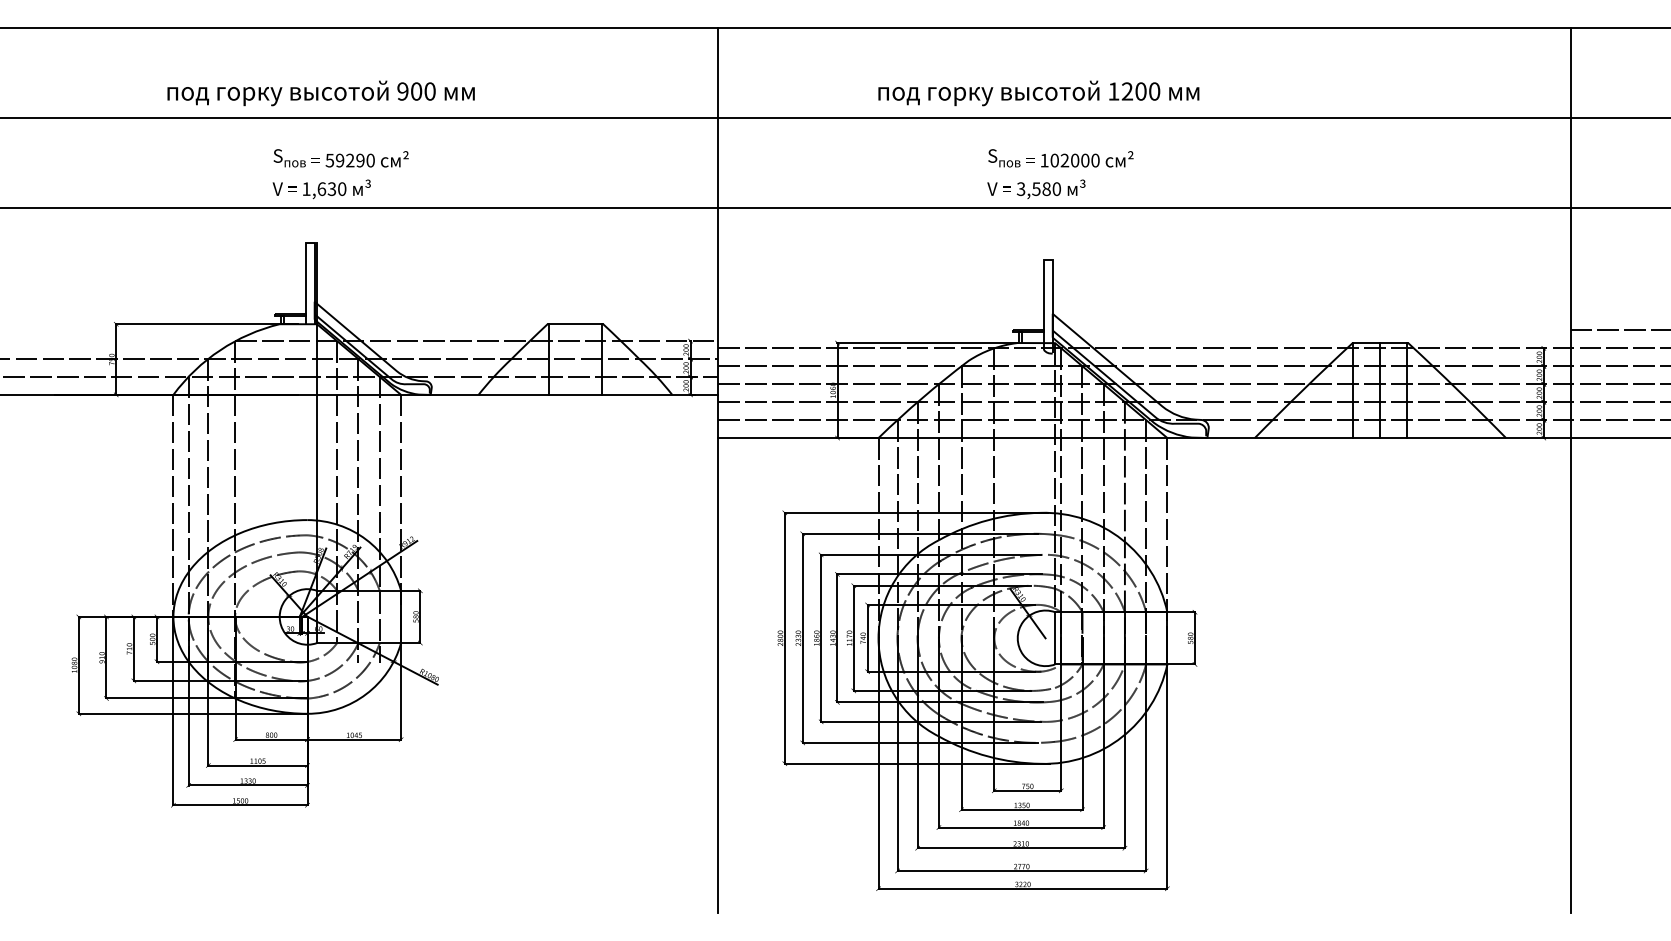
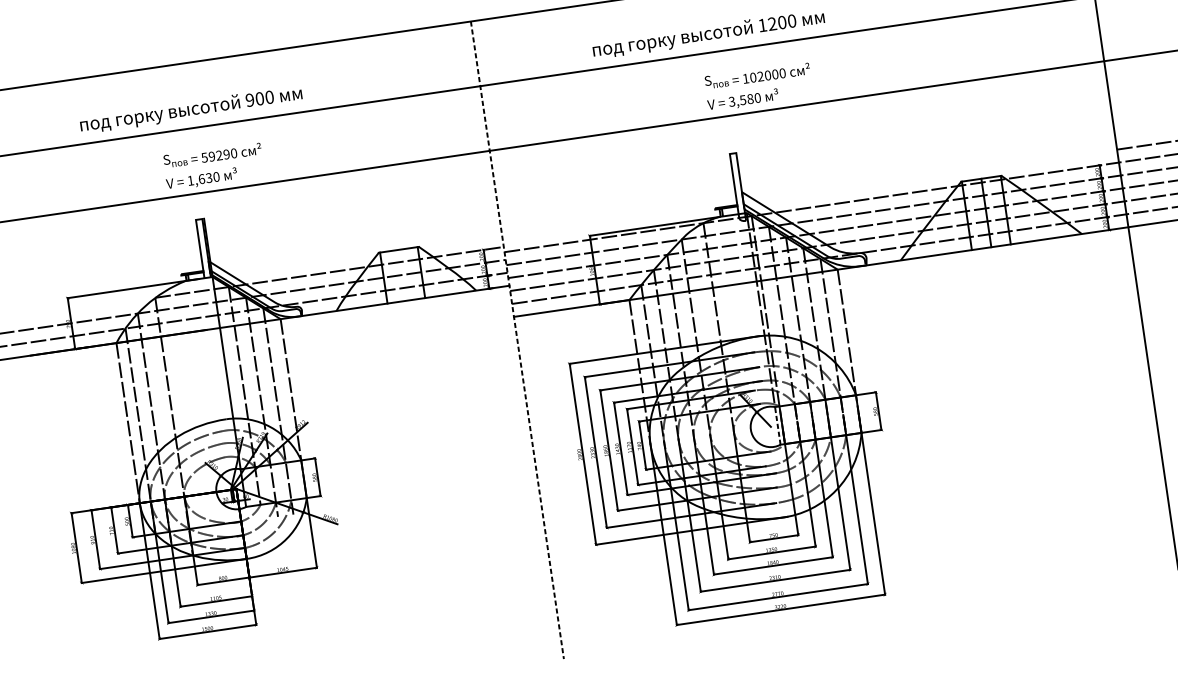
text: (1060, 173) -> (758, 86), moved
line: (718, 471) -> (517, 341), solid -> dashed
line: (1055, 637) -> (778, 425), solid -> dashed

